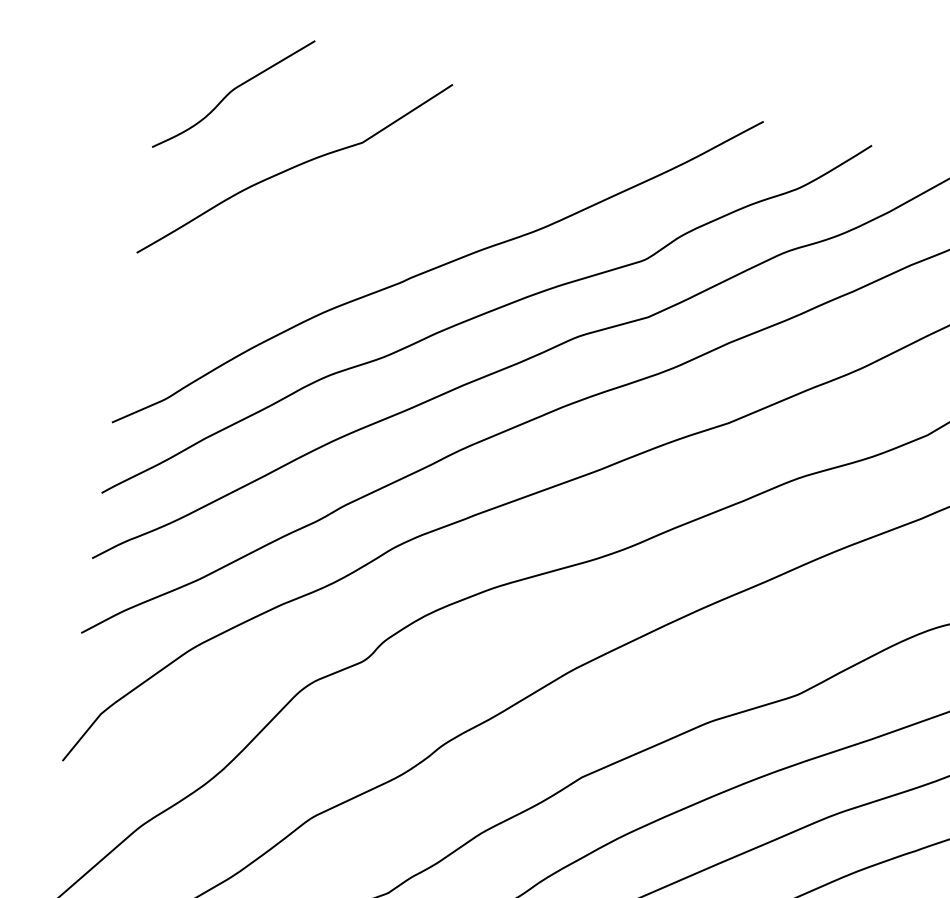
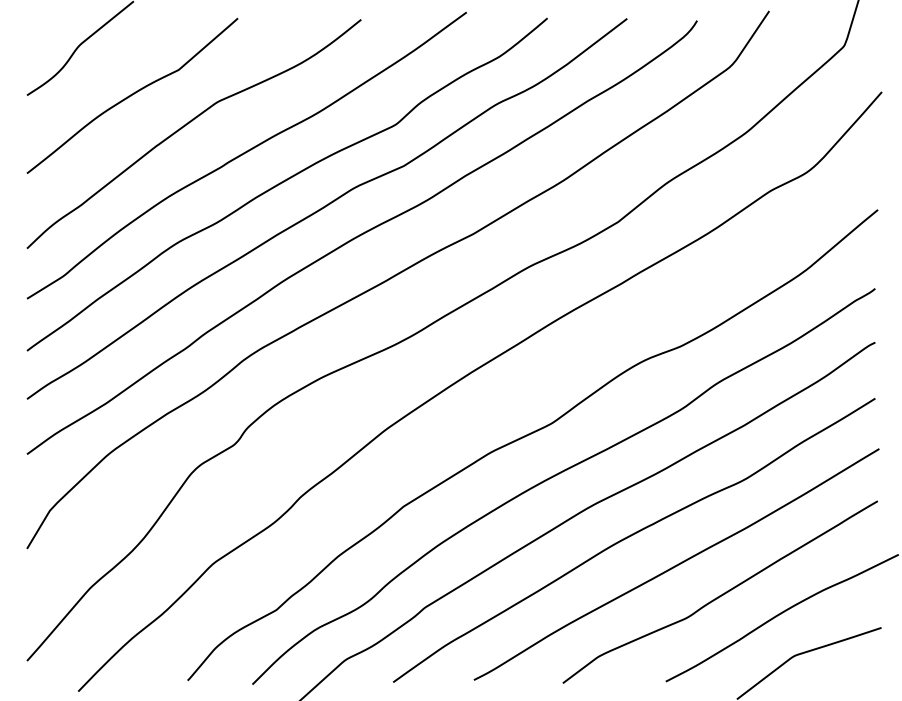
curve: (364, 218) -> (188, 124), added

